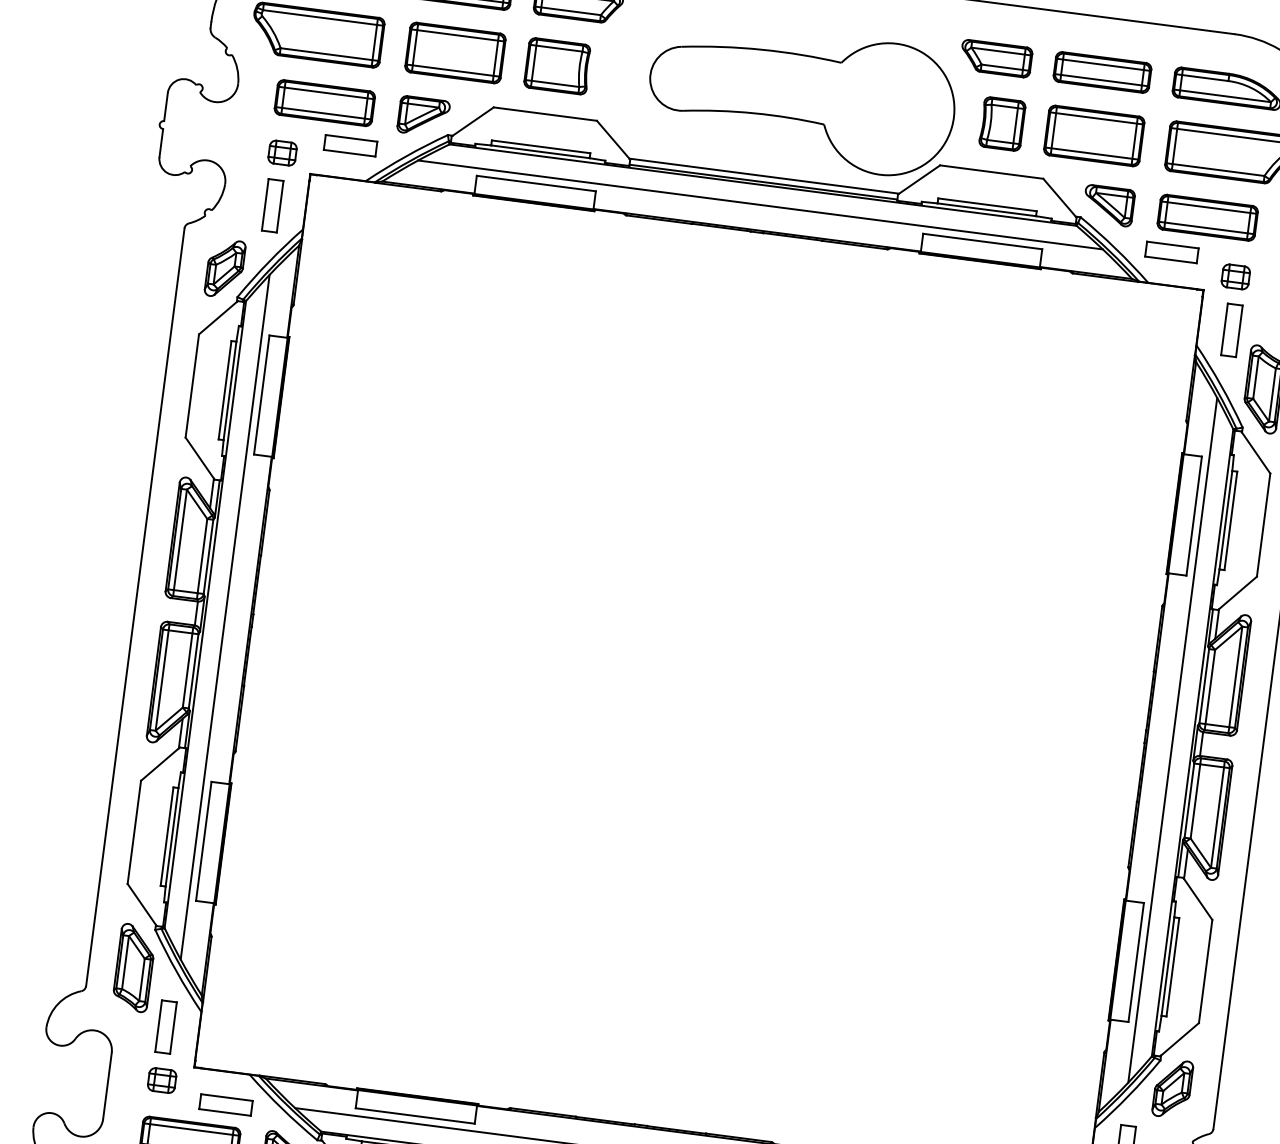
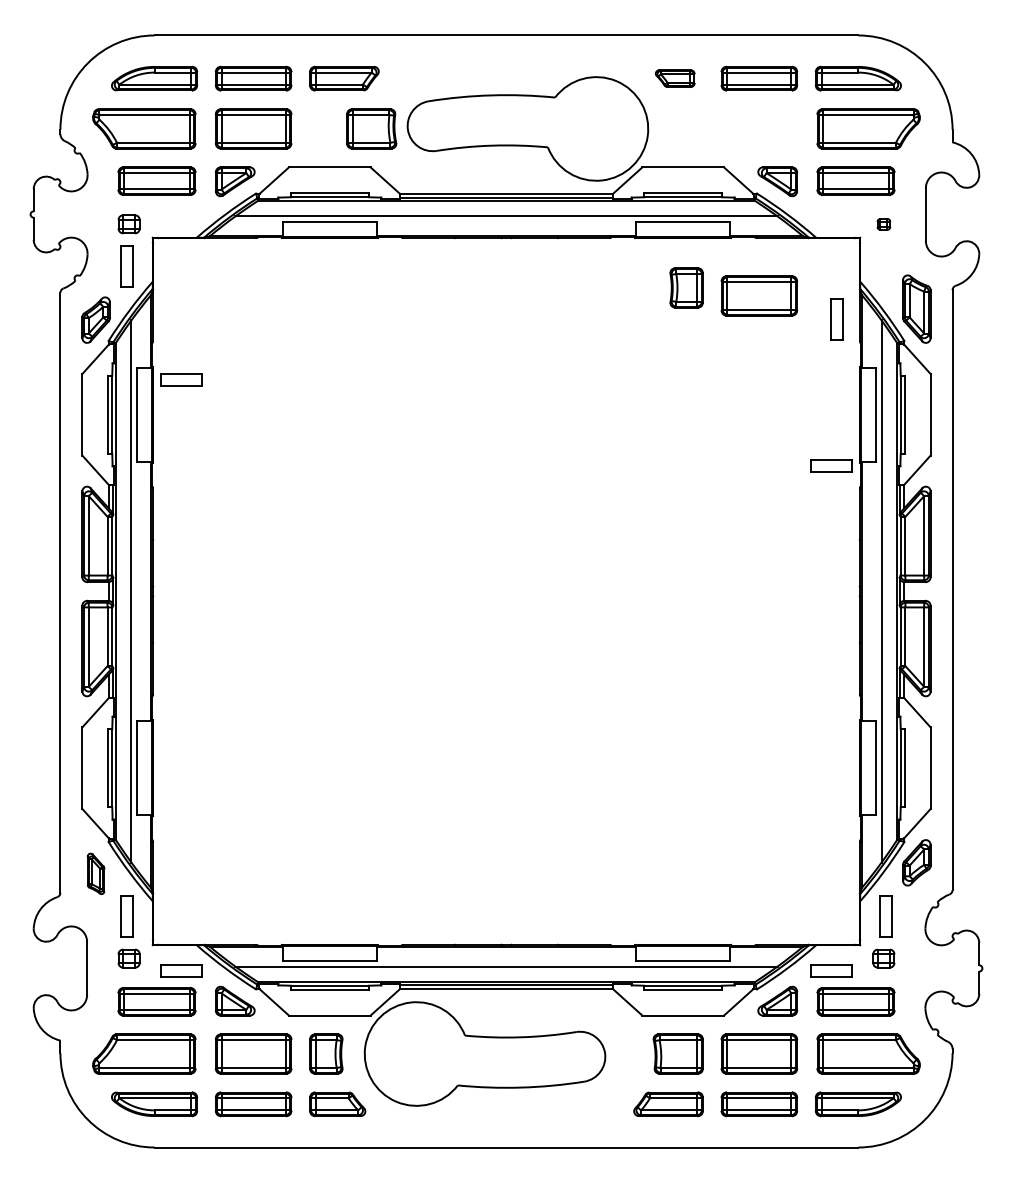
part: (995, 58) -> (674, 78), size x0.7
part: (557, 65) -> (371, 128), moved
part: (1002, 123) -> (686, 287), moved
part: (1094, 135) -> (759, 295), moved
part: (350, 145) -> (181, 379), moved
part: (1171, 252) -> (831, 465), moved
part: (1235, 277) -> (883, 224), size x0.6
part: (1231, 330) -> (836, 319), moved
part: (133, 967) -> (95, 873), size x0.6

